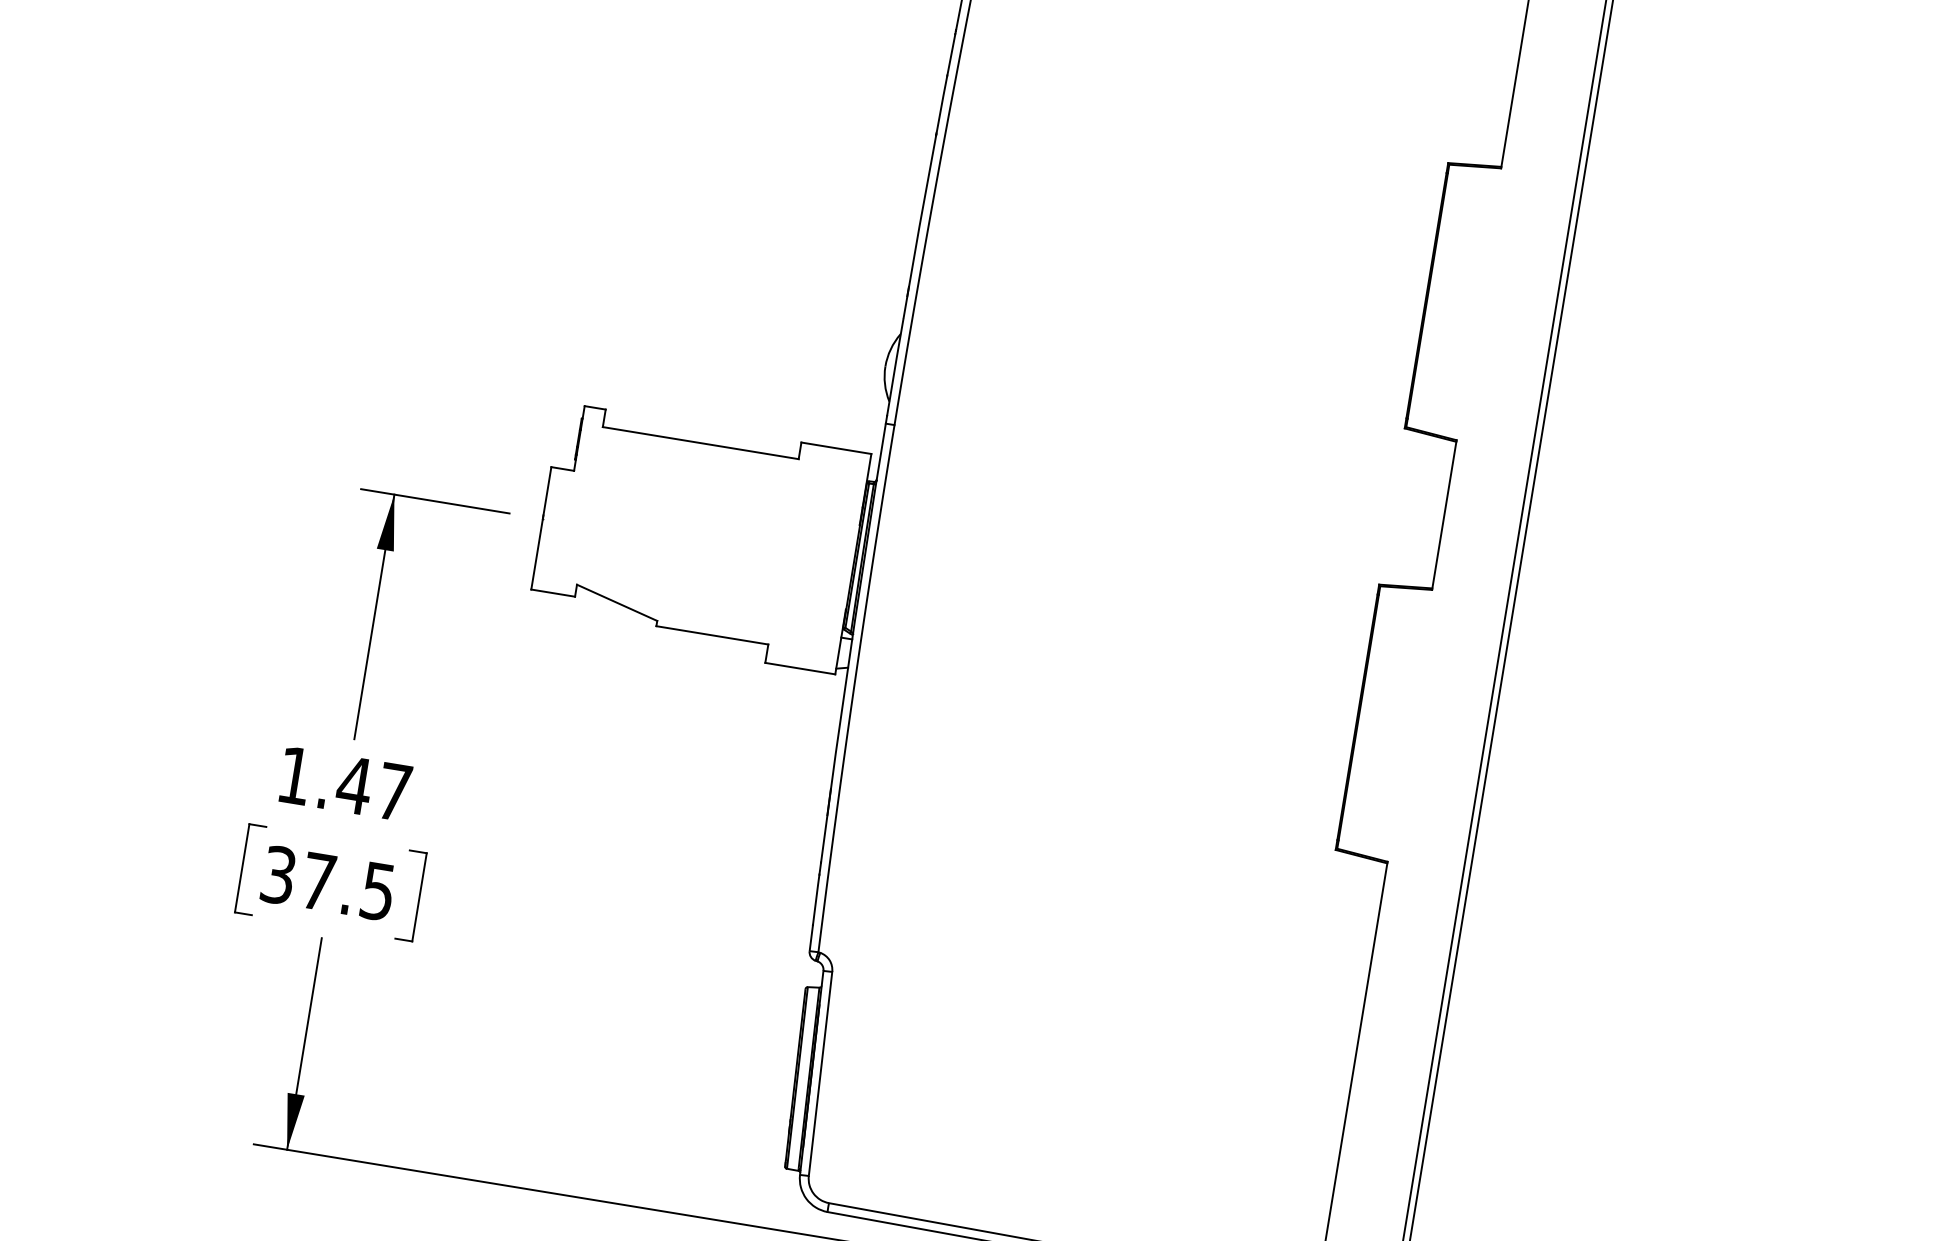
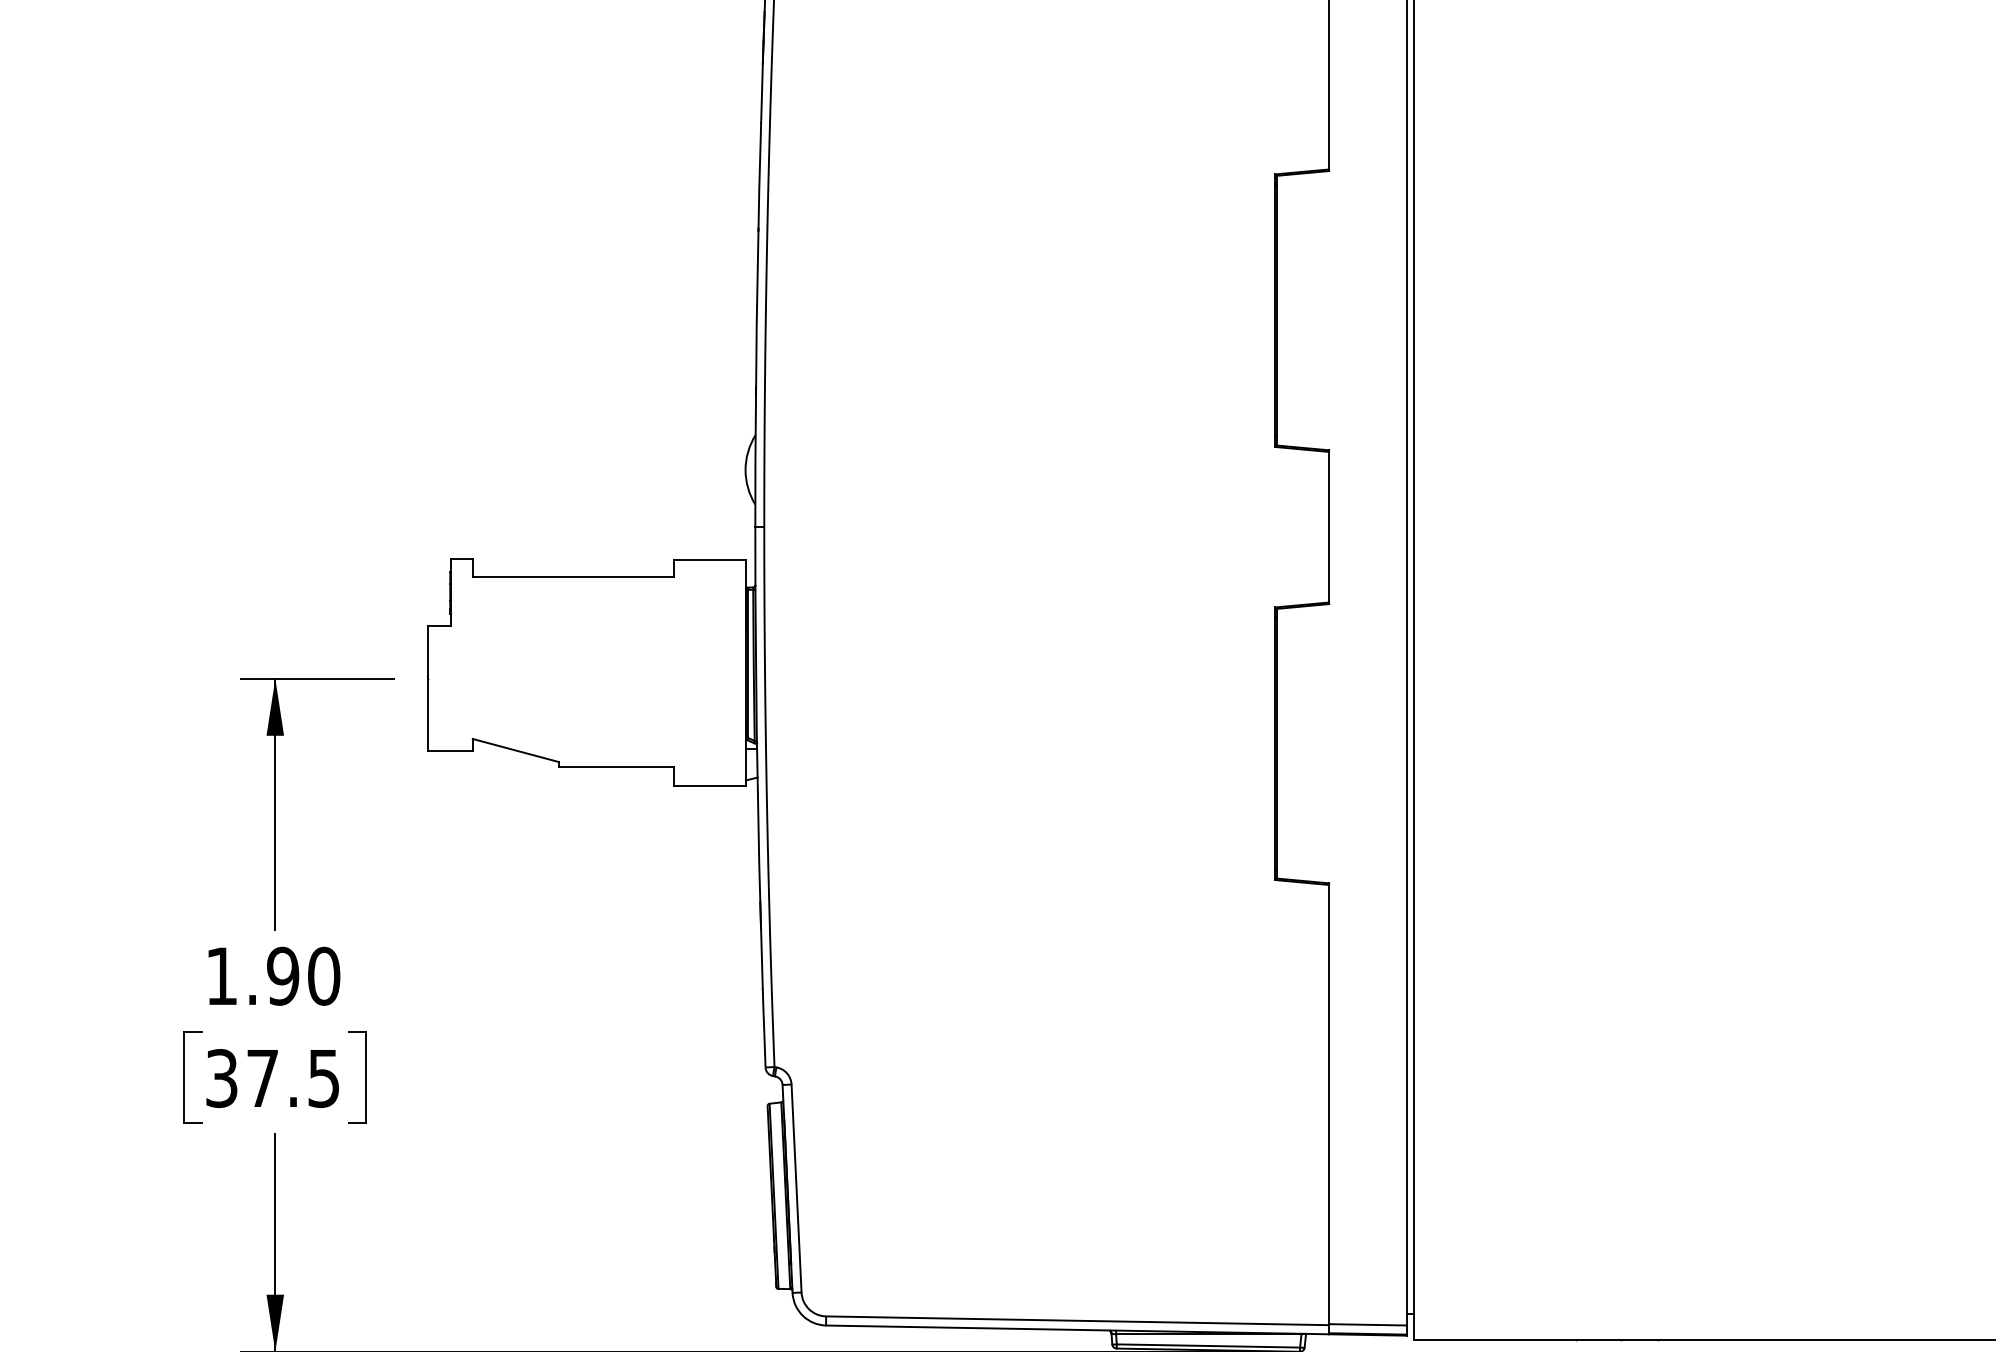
text: (374, 787) -> (303, 975), 1.47 -> 1.90

